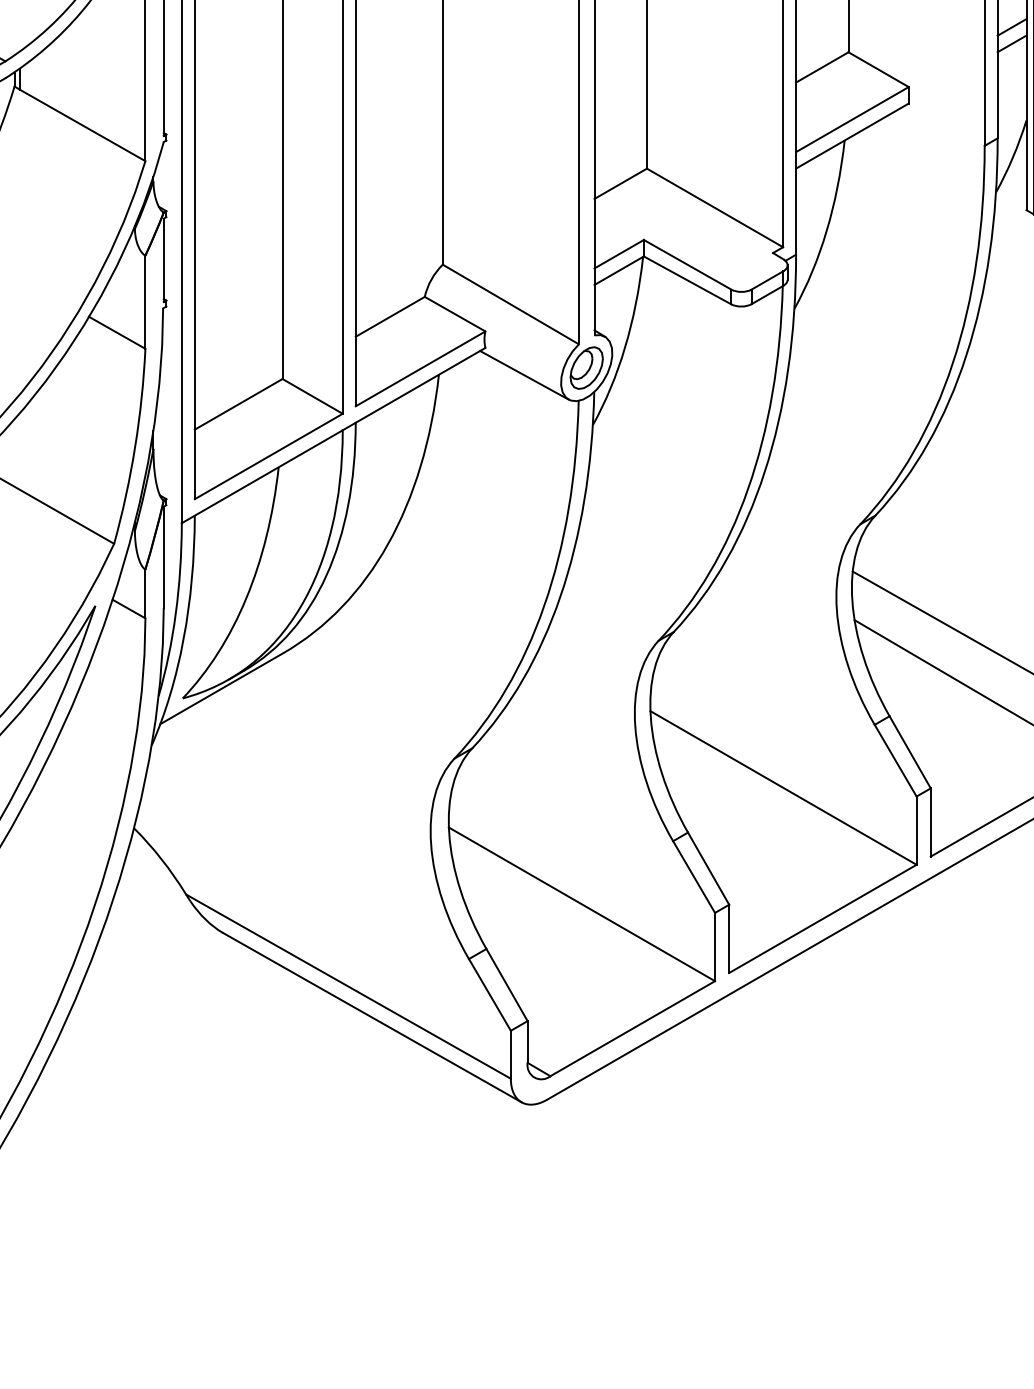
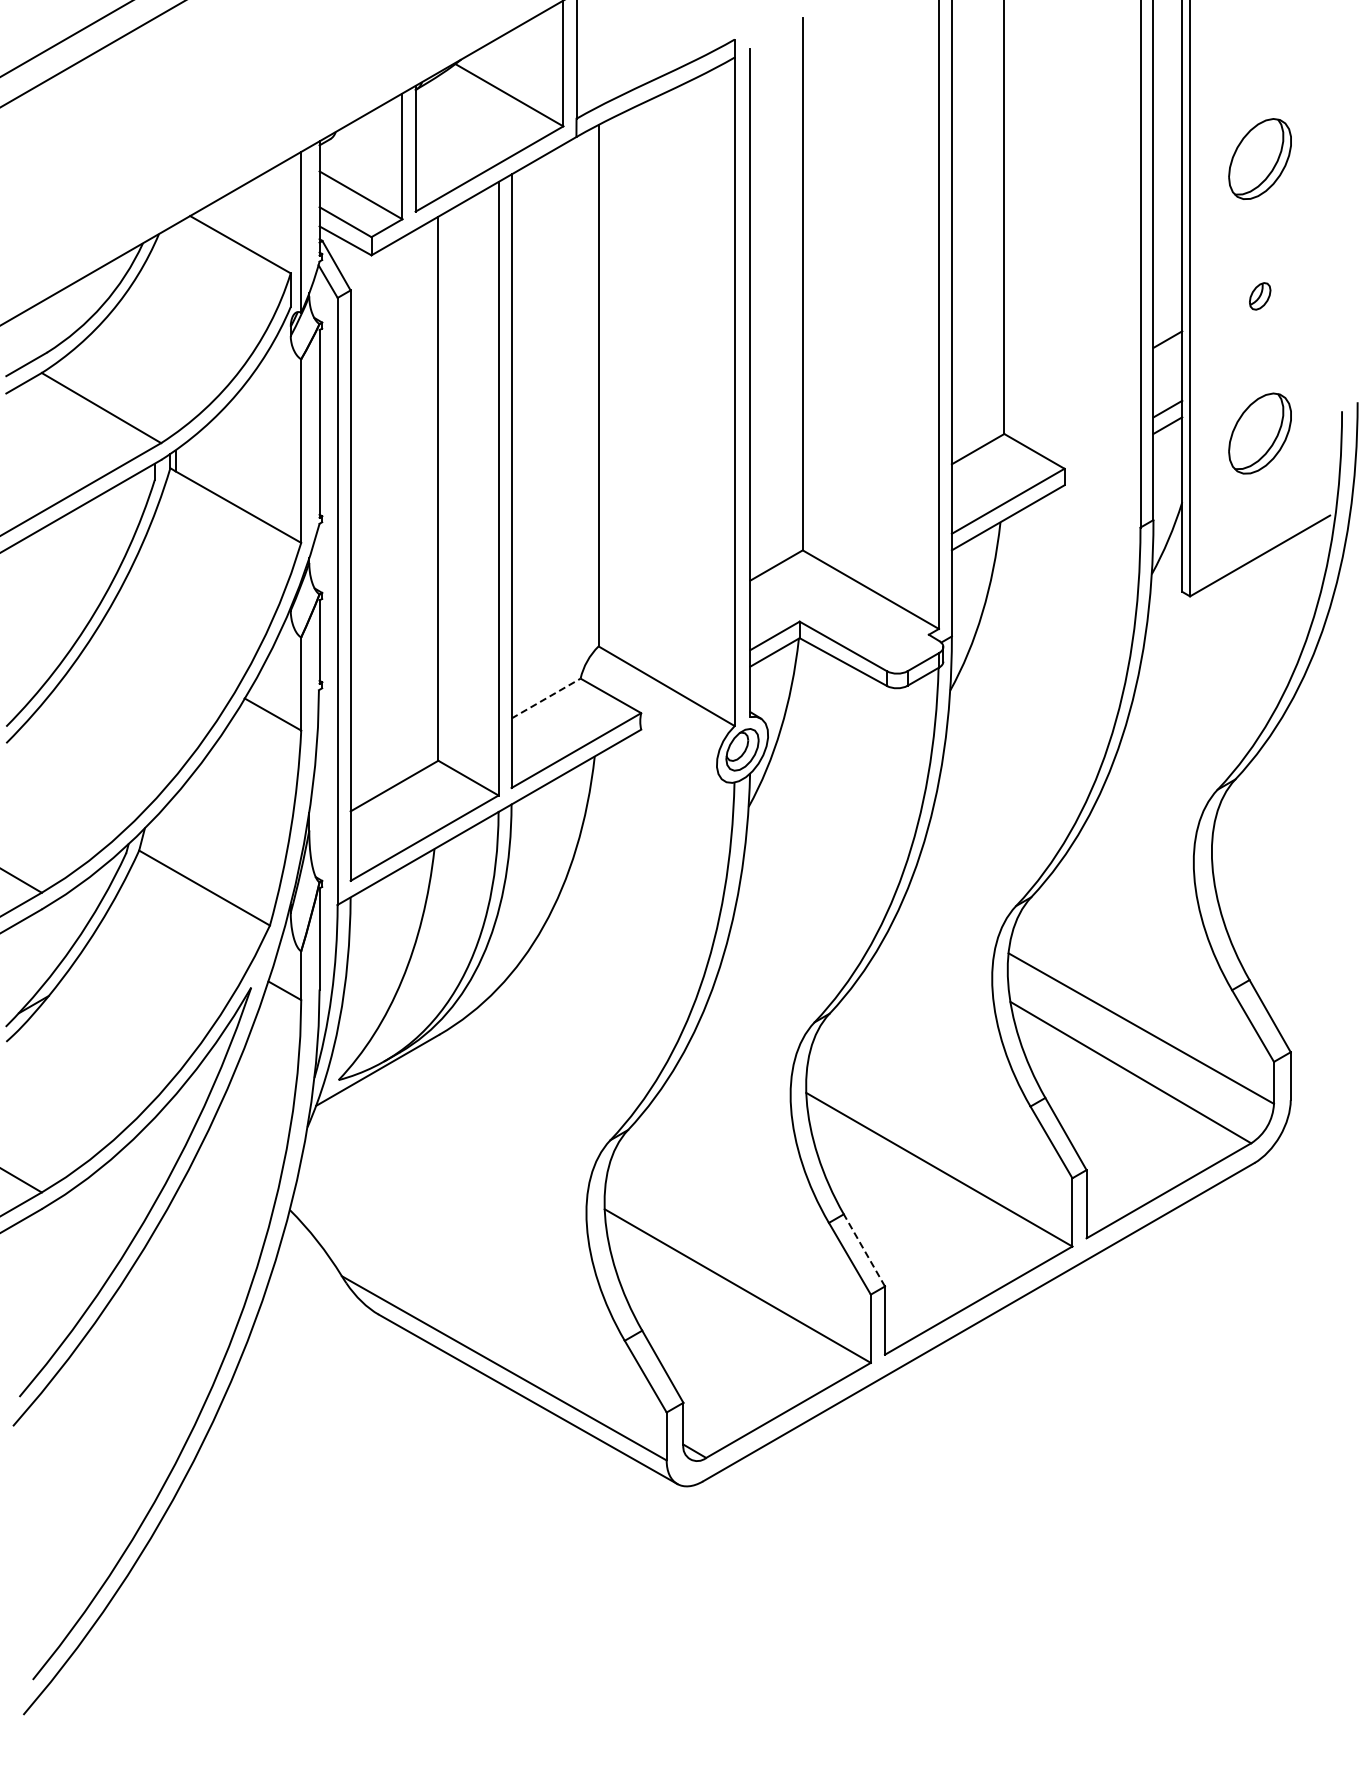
line: (390, 316) -> (546, 698), solid -> dashed
line: (523, 374) -> (679, 756), removed
line: (708, 868) -> (864, 1250), solid -> dashed

